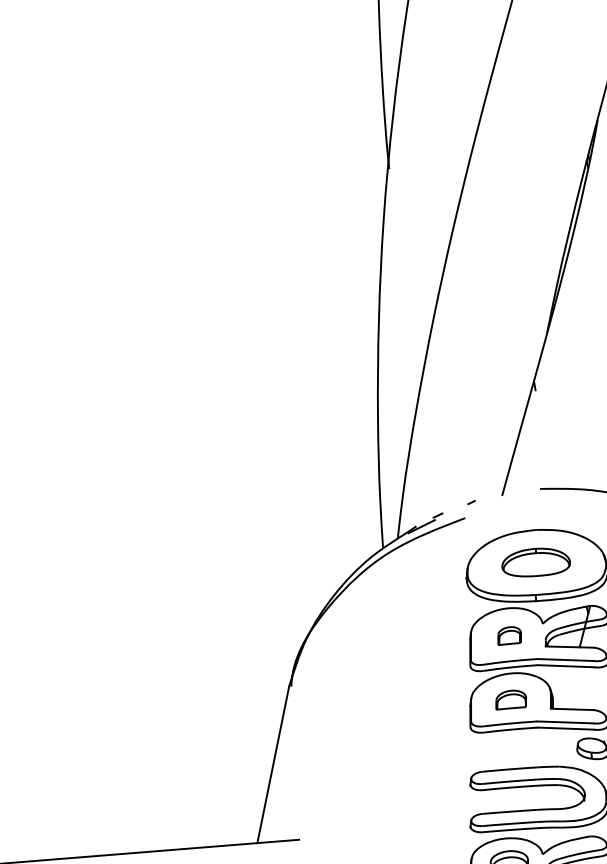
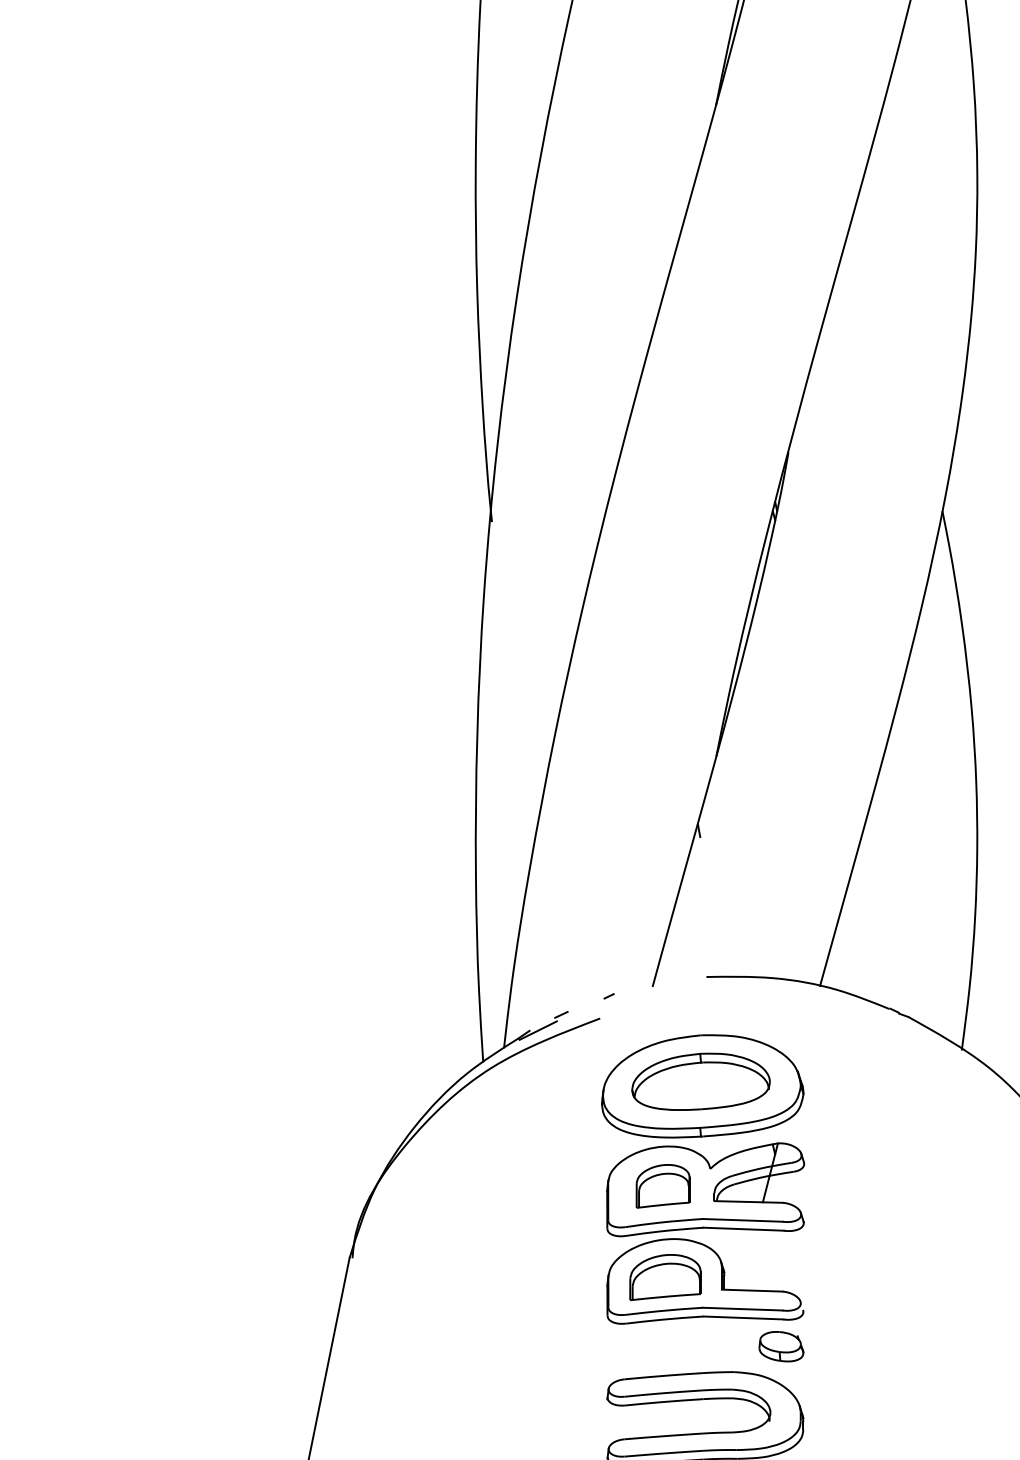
part: (535, 562) -> (700, 1081), size x1.43
part: (509, 636) -> (662, 1186), size x1.67
part: (511, 700) -> (665, 1277), size x1.67

